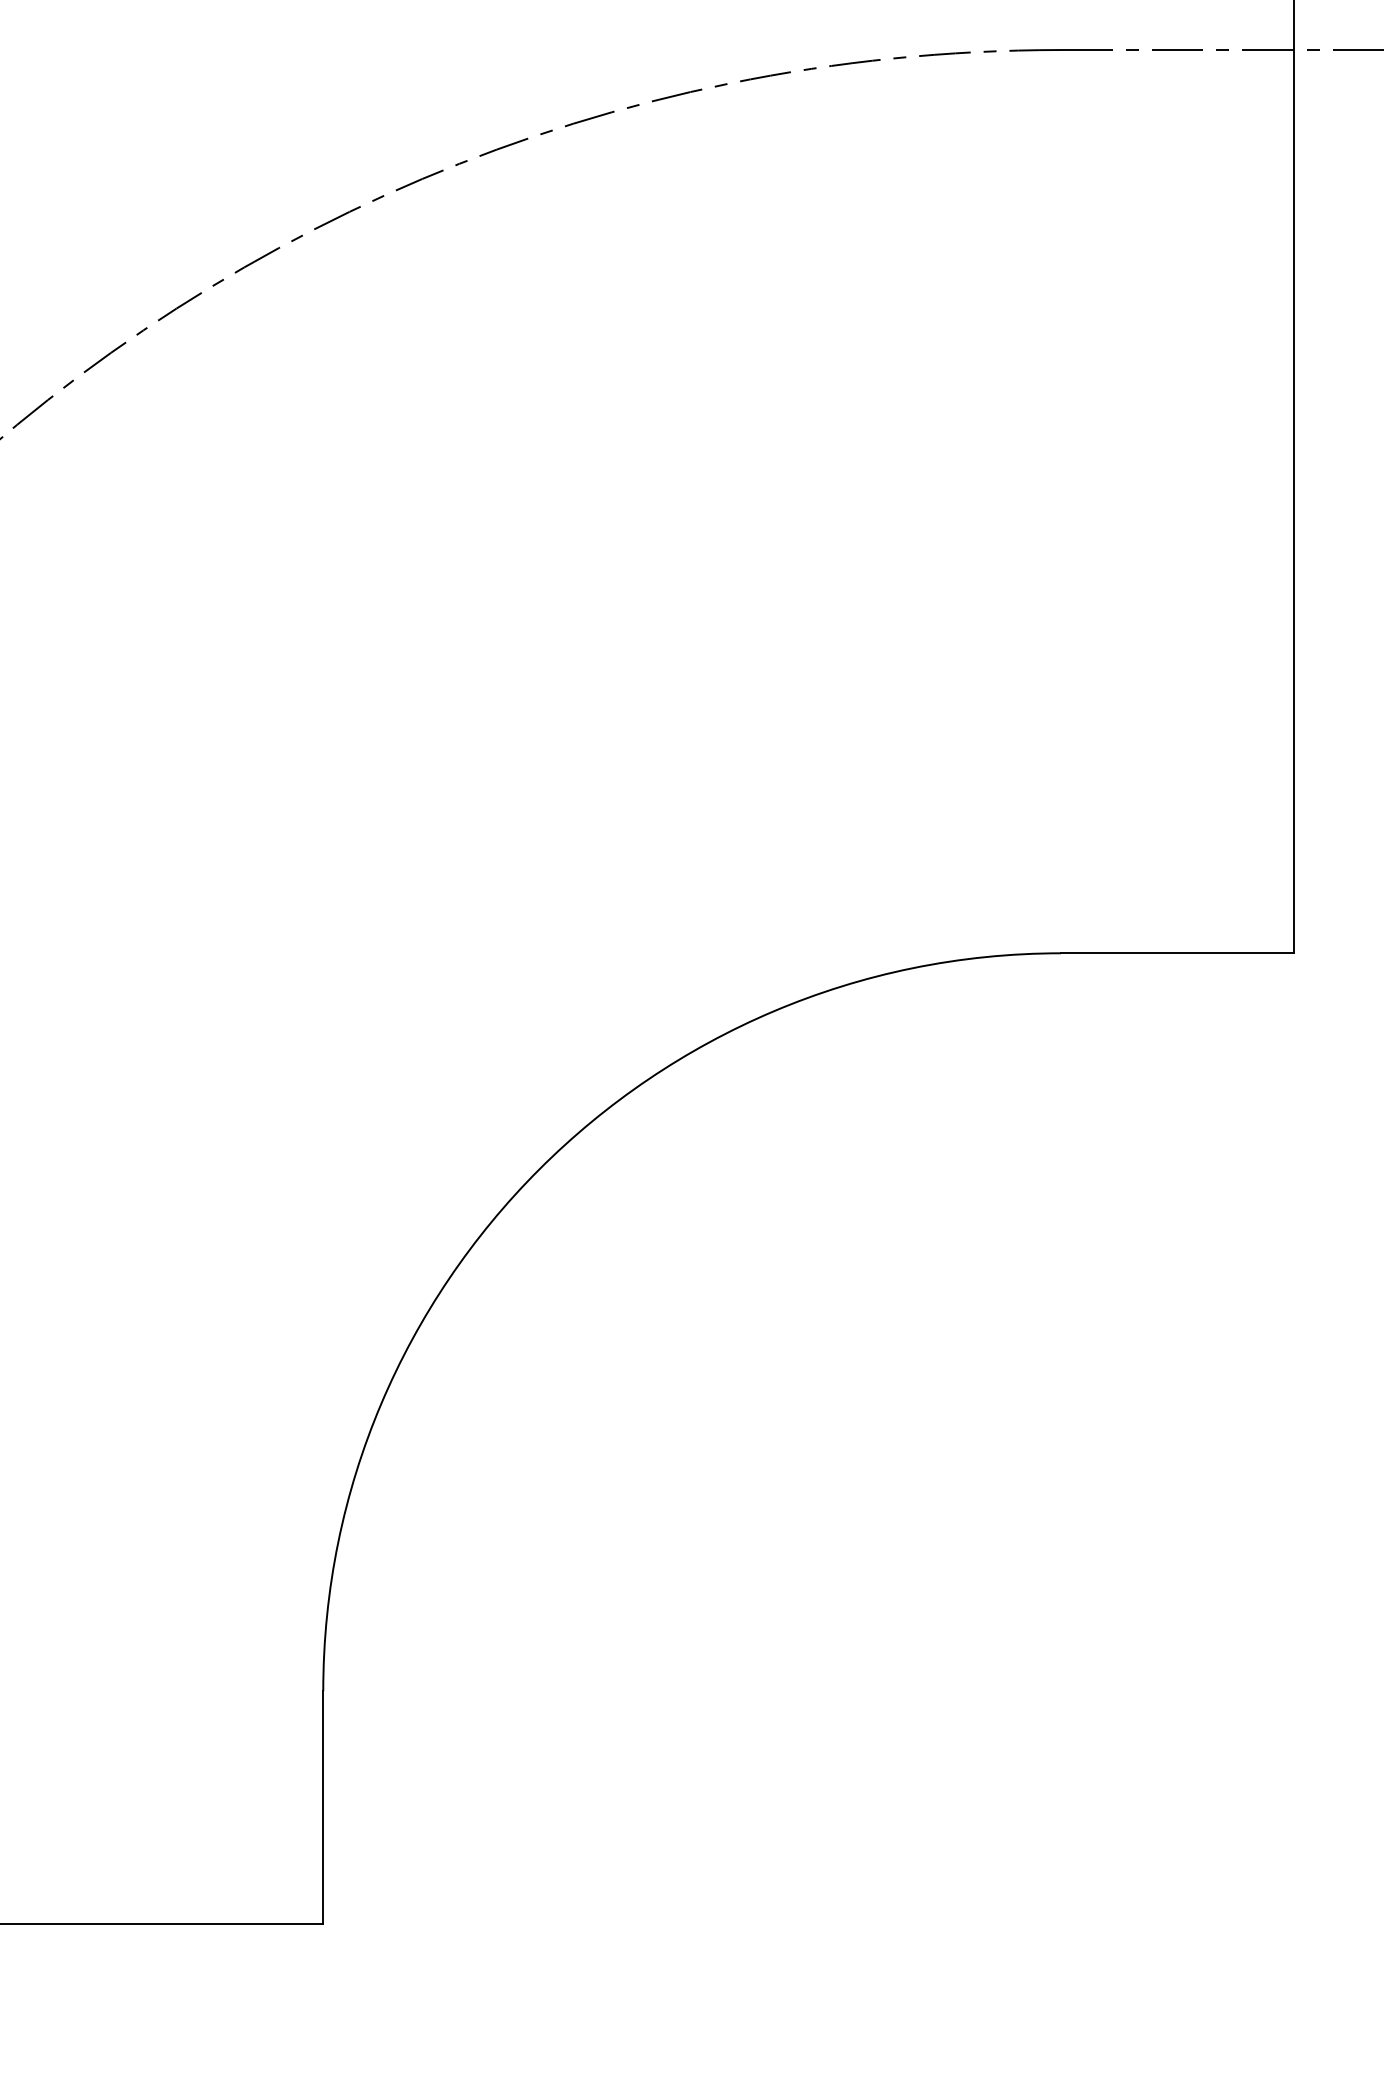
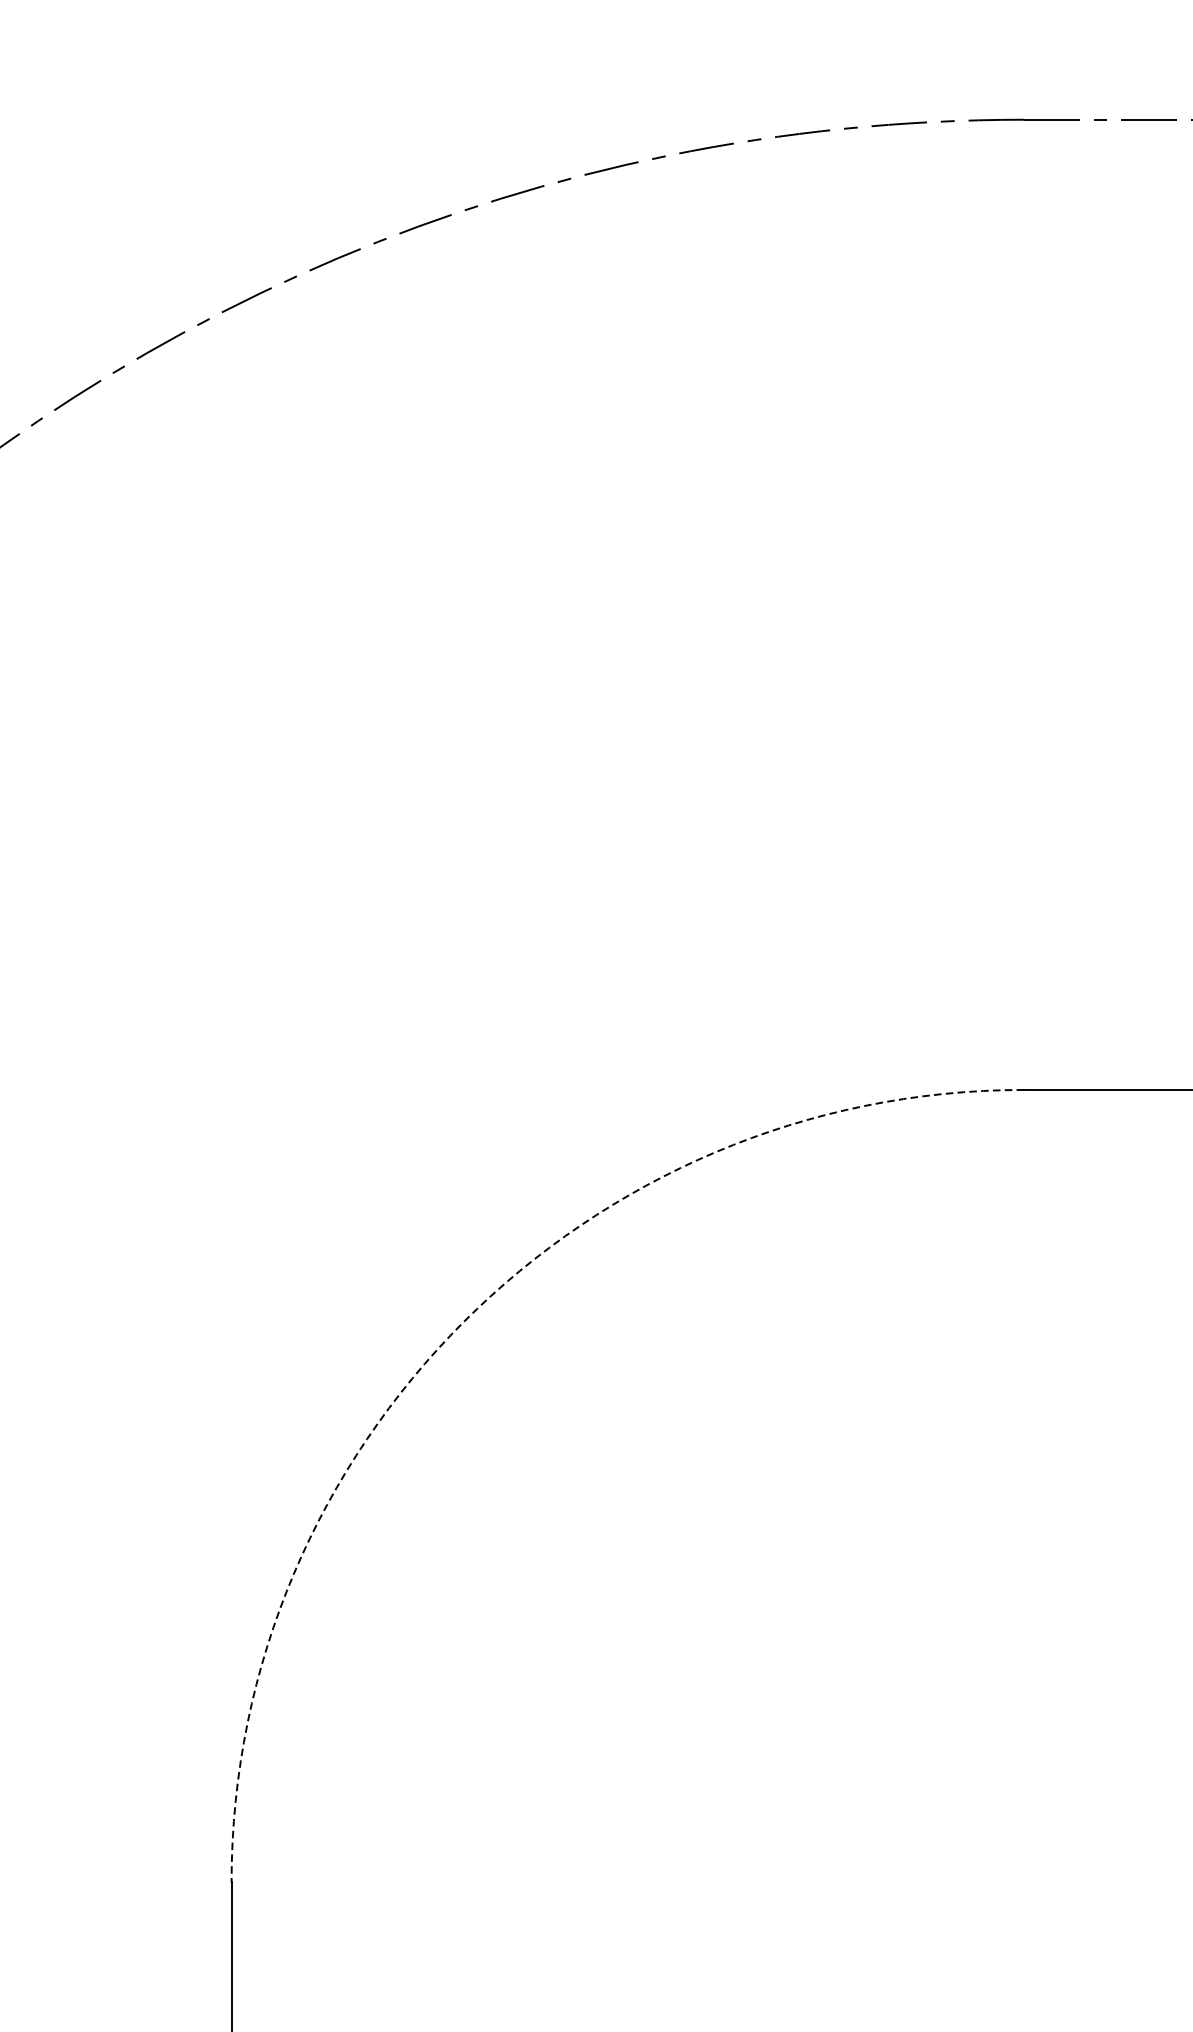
arc: (539, 1169) -> (463, 1322), solid -> dashed

